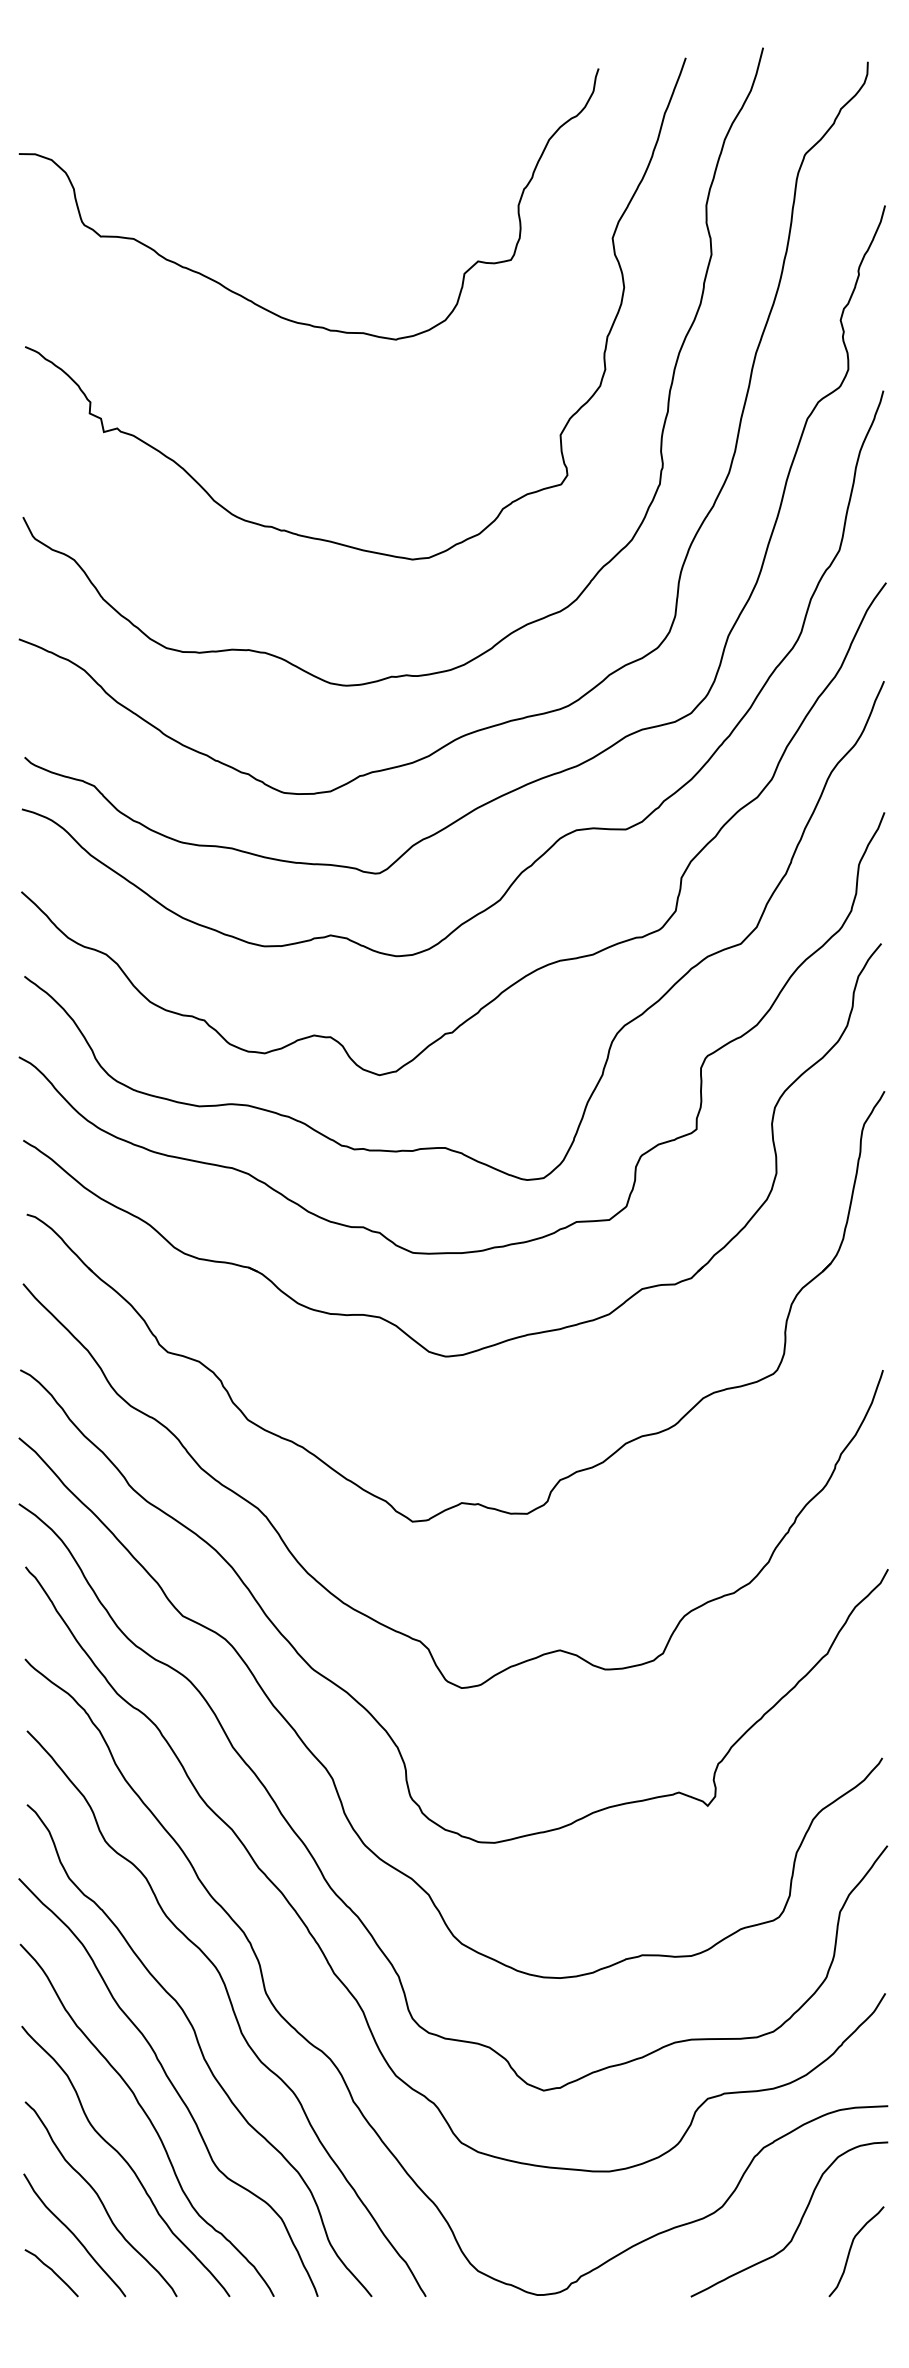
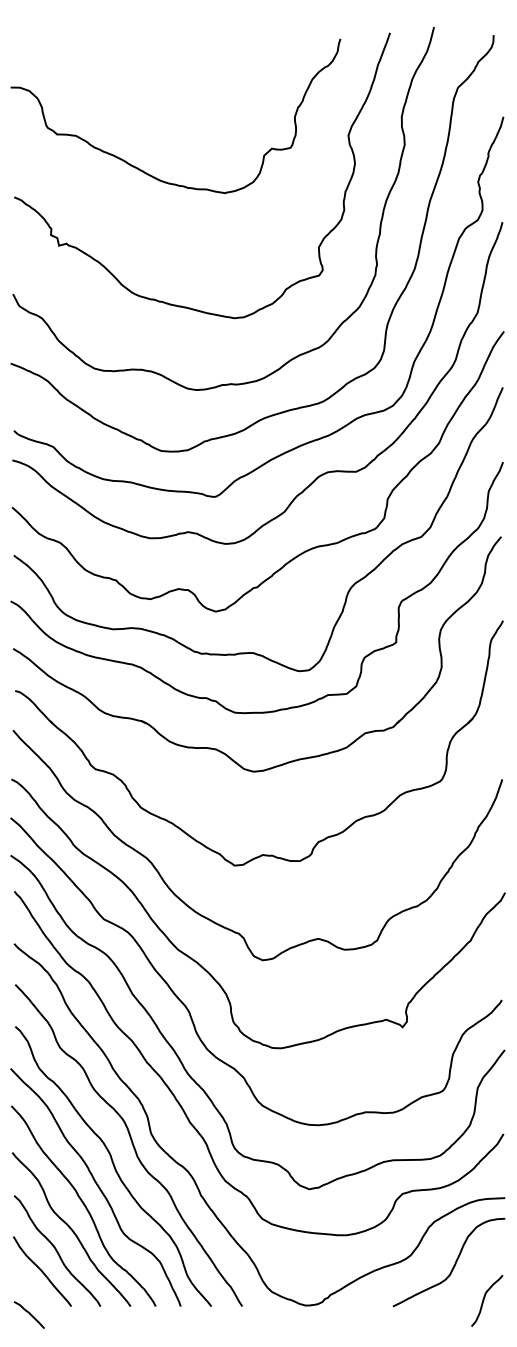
curve: (851, 2250) -> (484, 1300), moved
curve: (50, 2270) -> (28, 1313), moved

